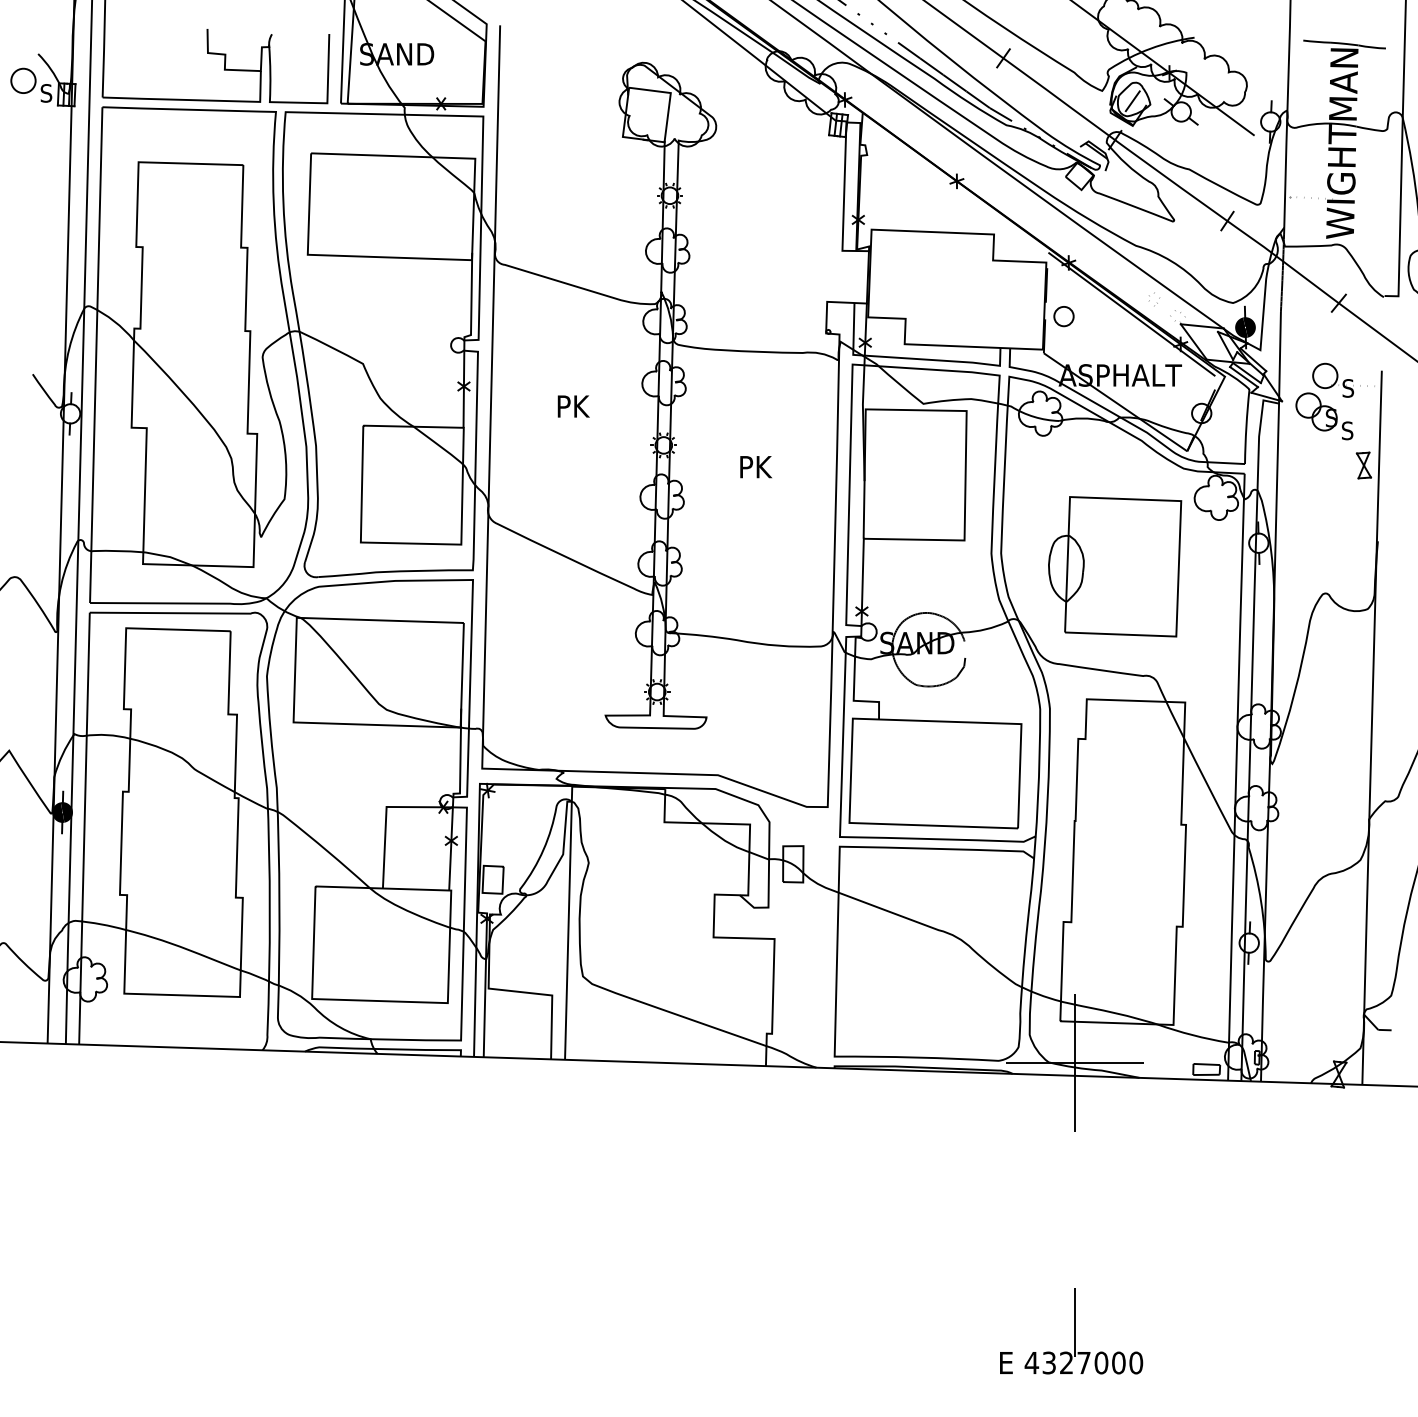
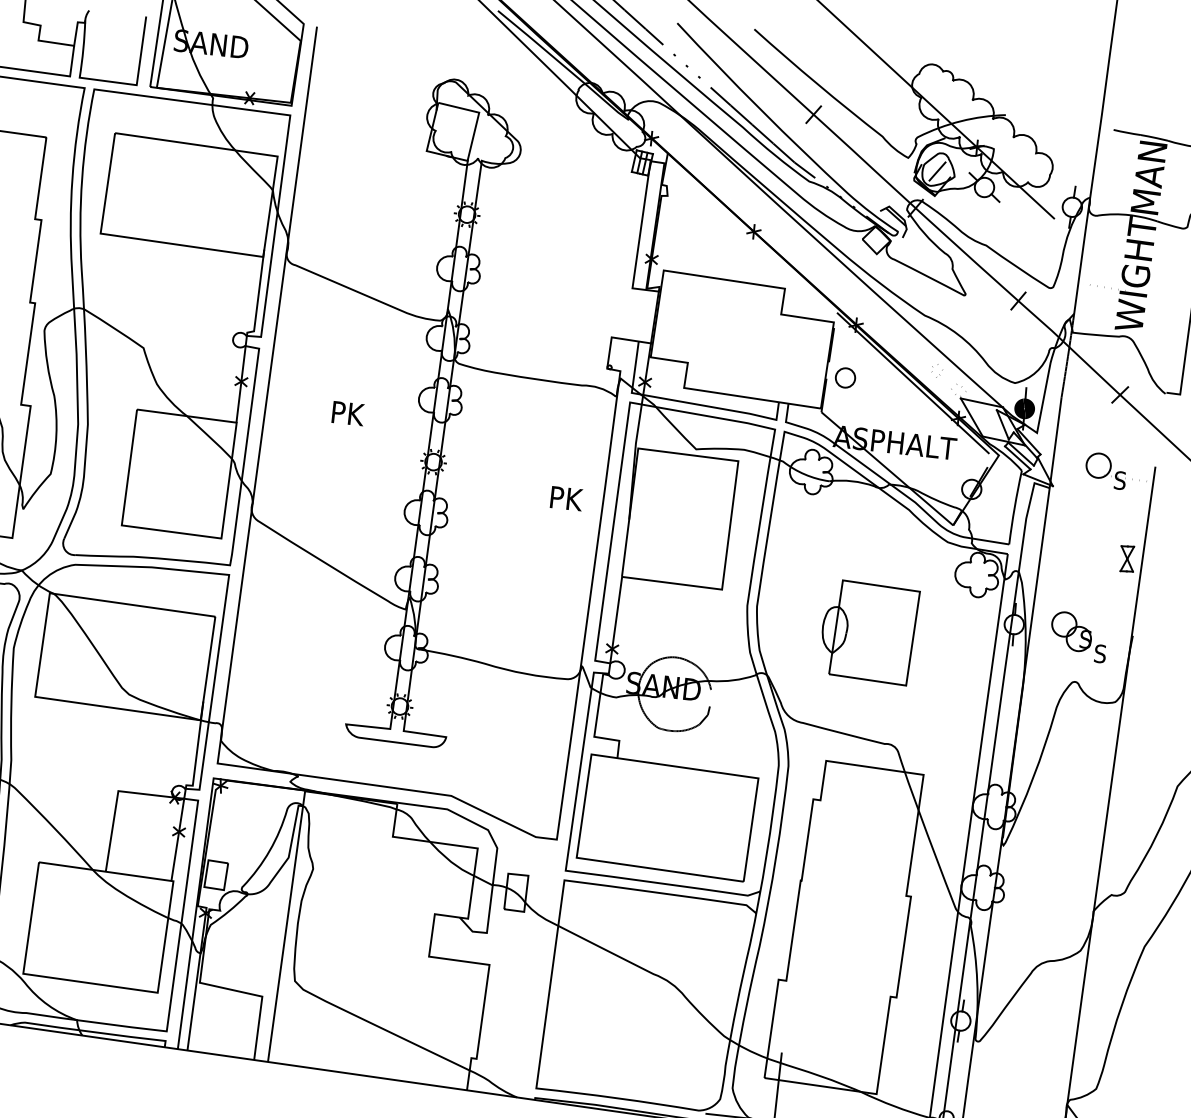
part: (1324, 416) -> (1078, 637), moved
text: (755, 467) -> (566, 498), moved
part: (1115, 566) -> (869, 632), size x0.7

